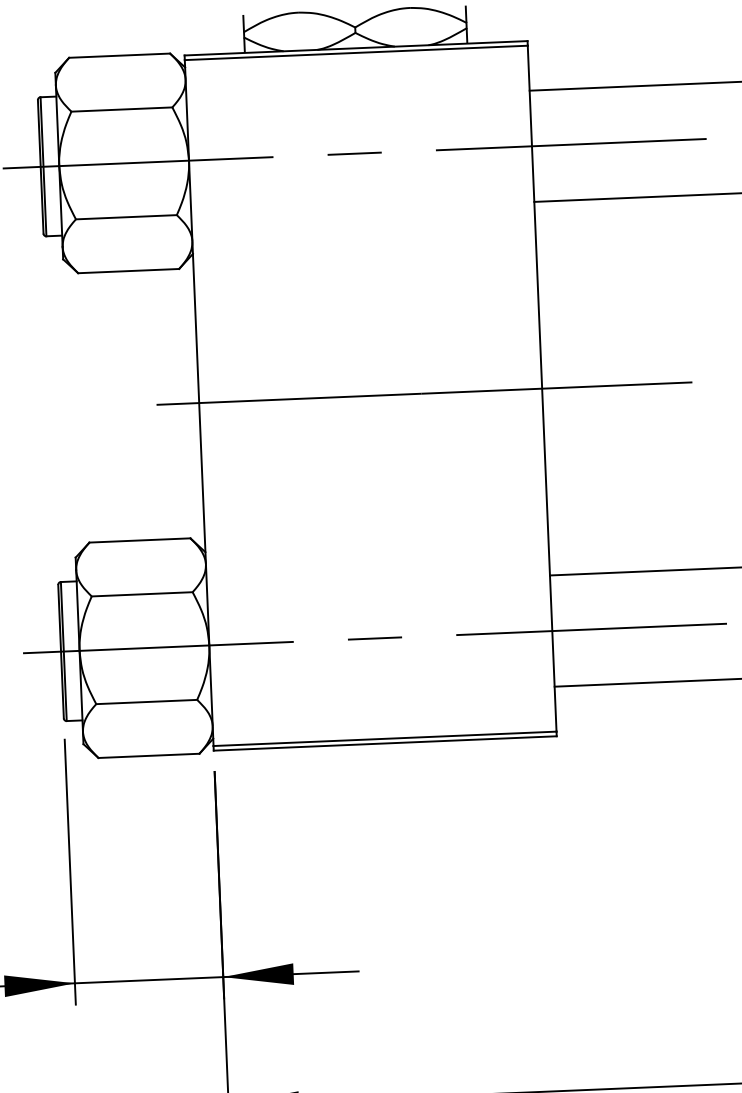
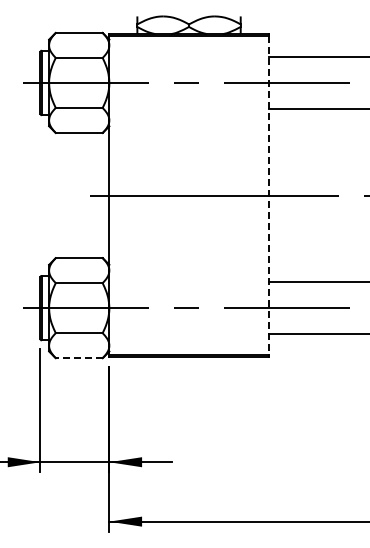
line: (541, 390) -> (268, 196), solid -> dashed
line: (147, 756) -> (78, 358), solid -> dashed

